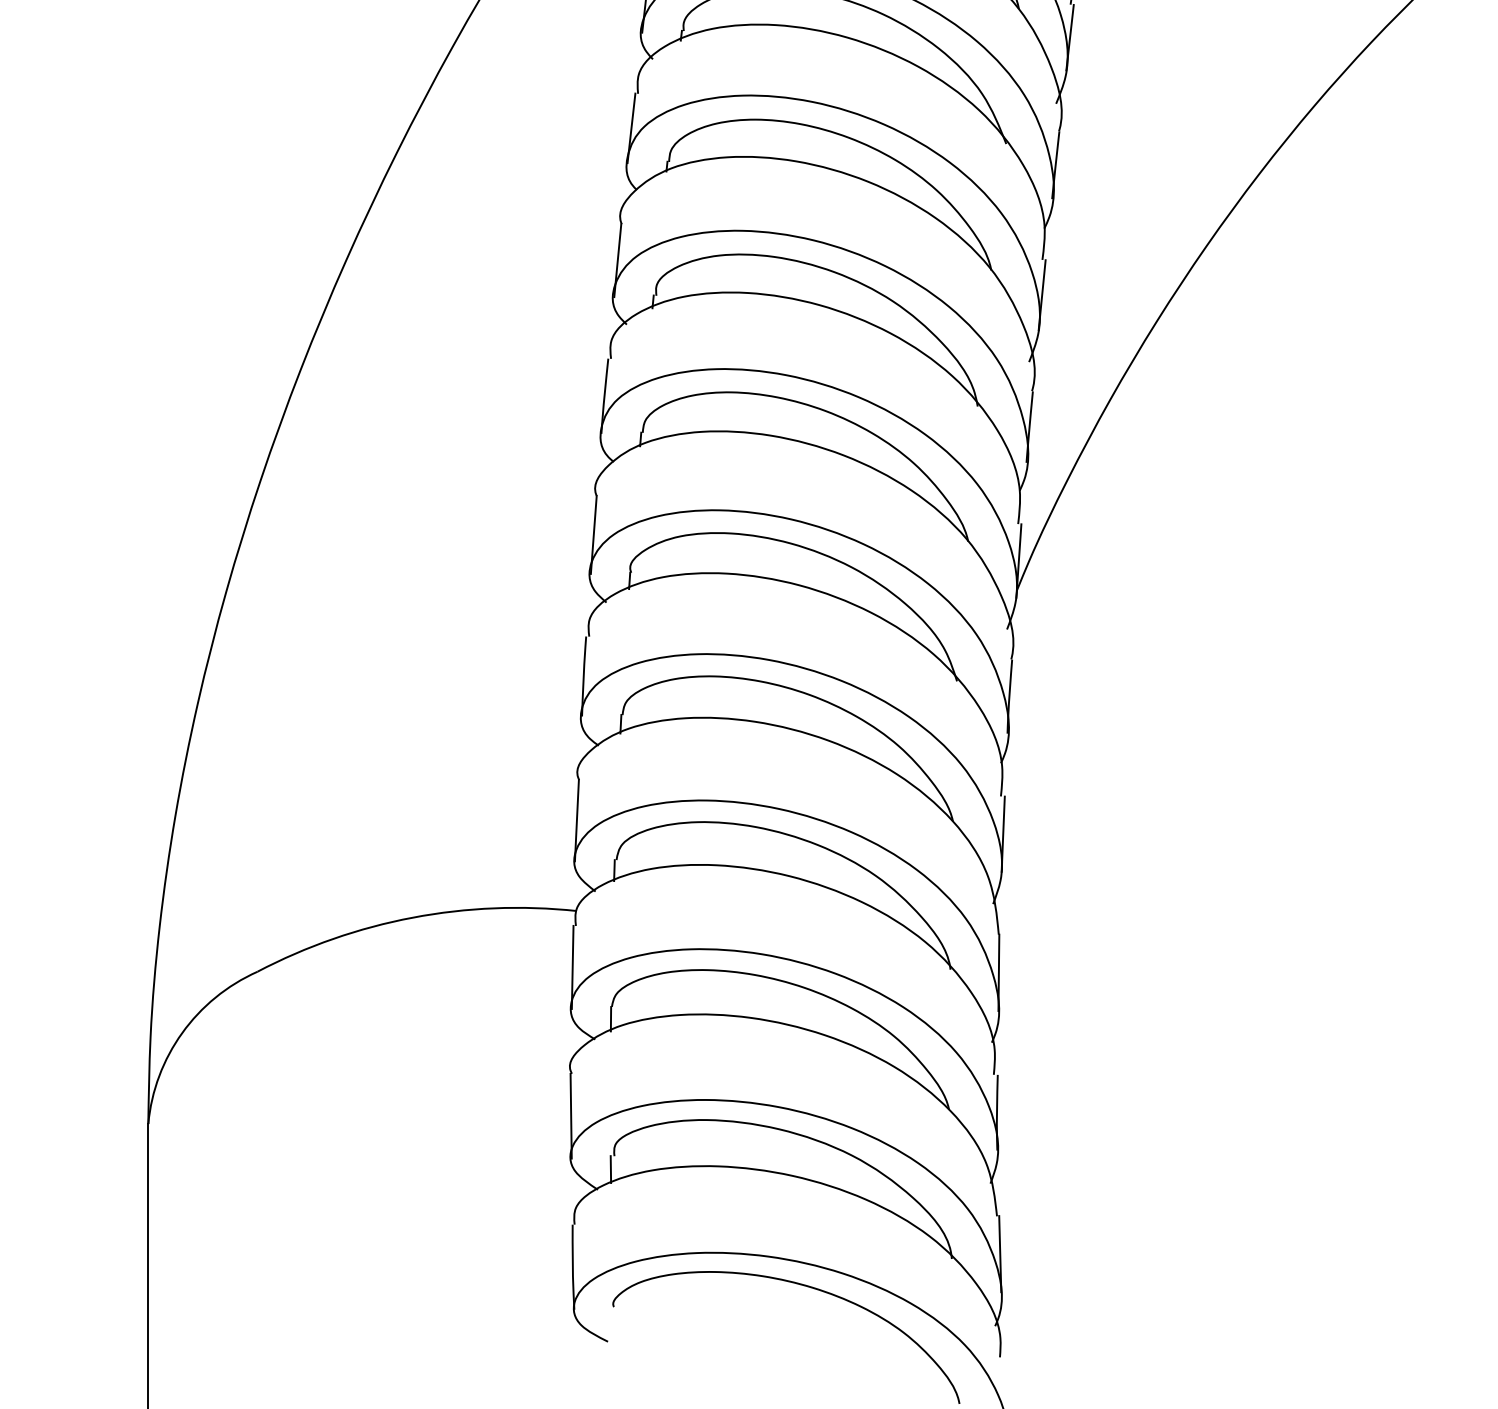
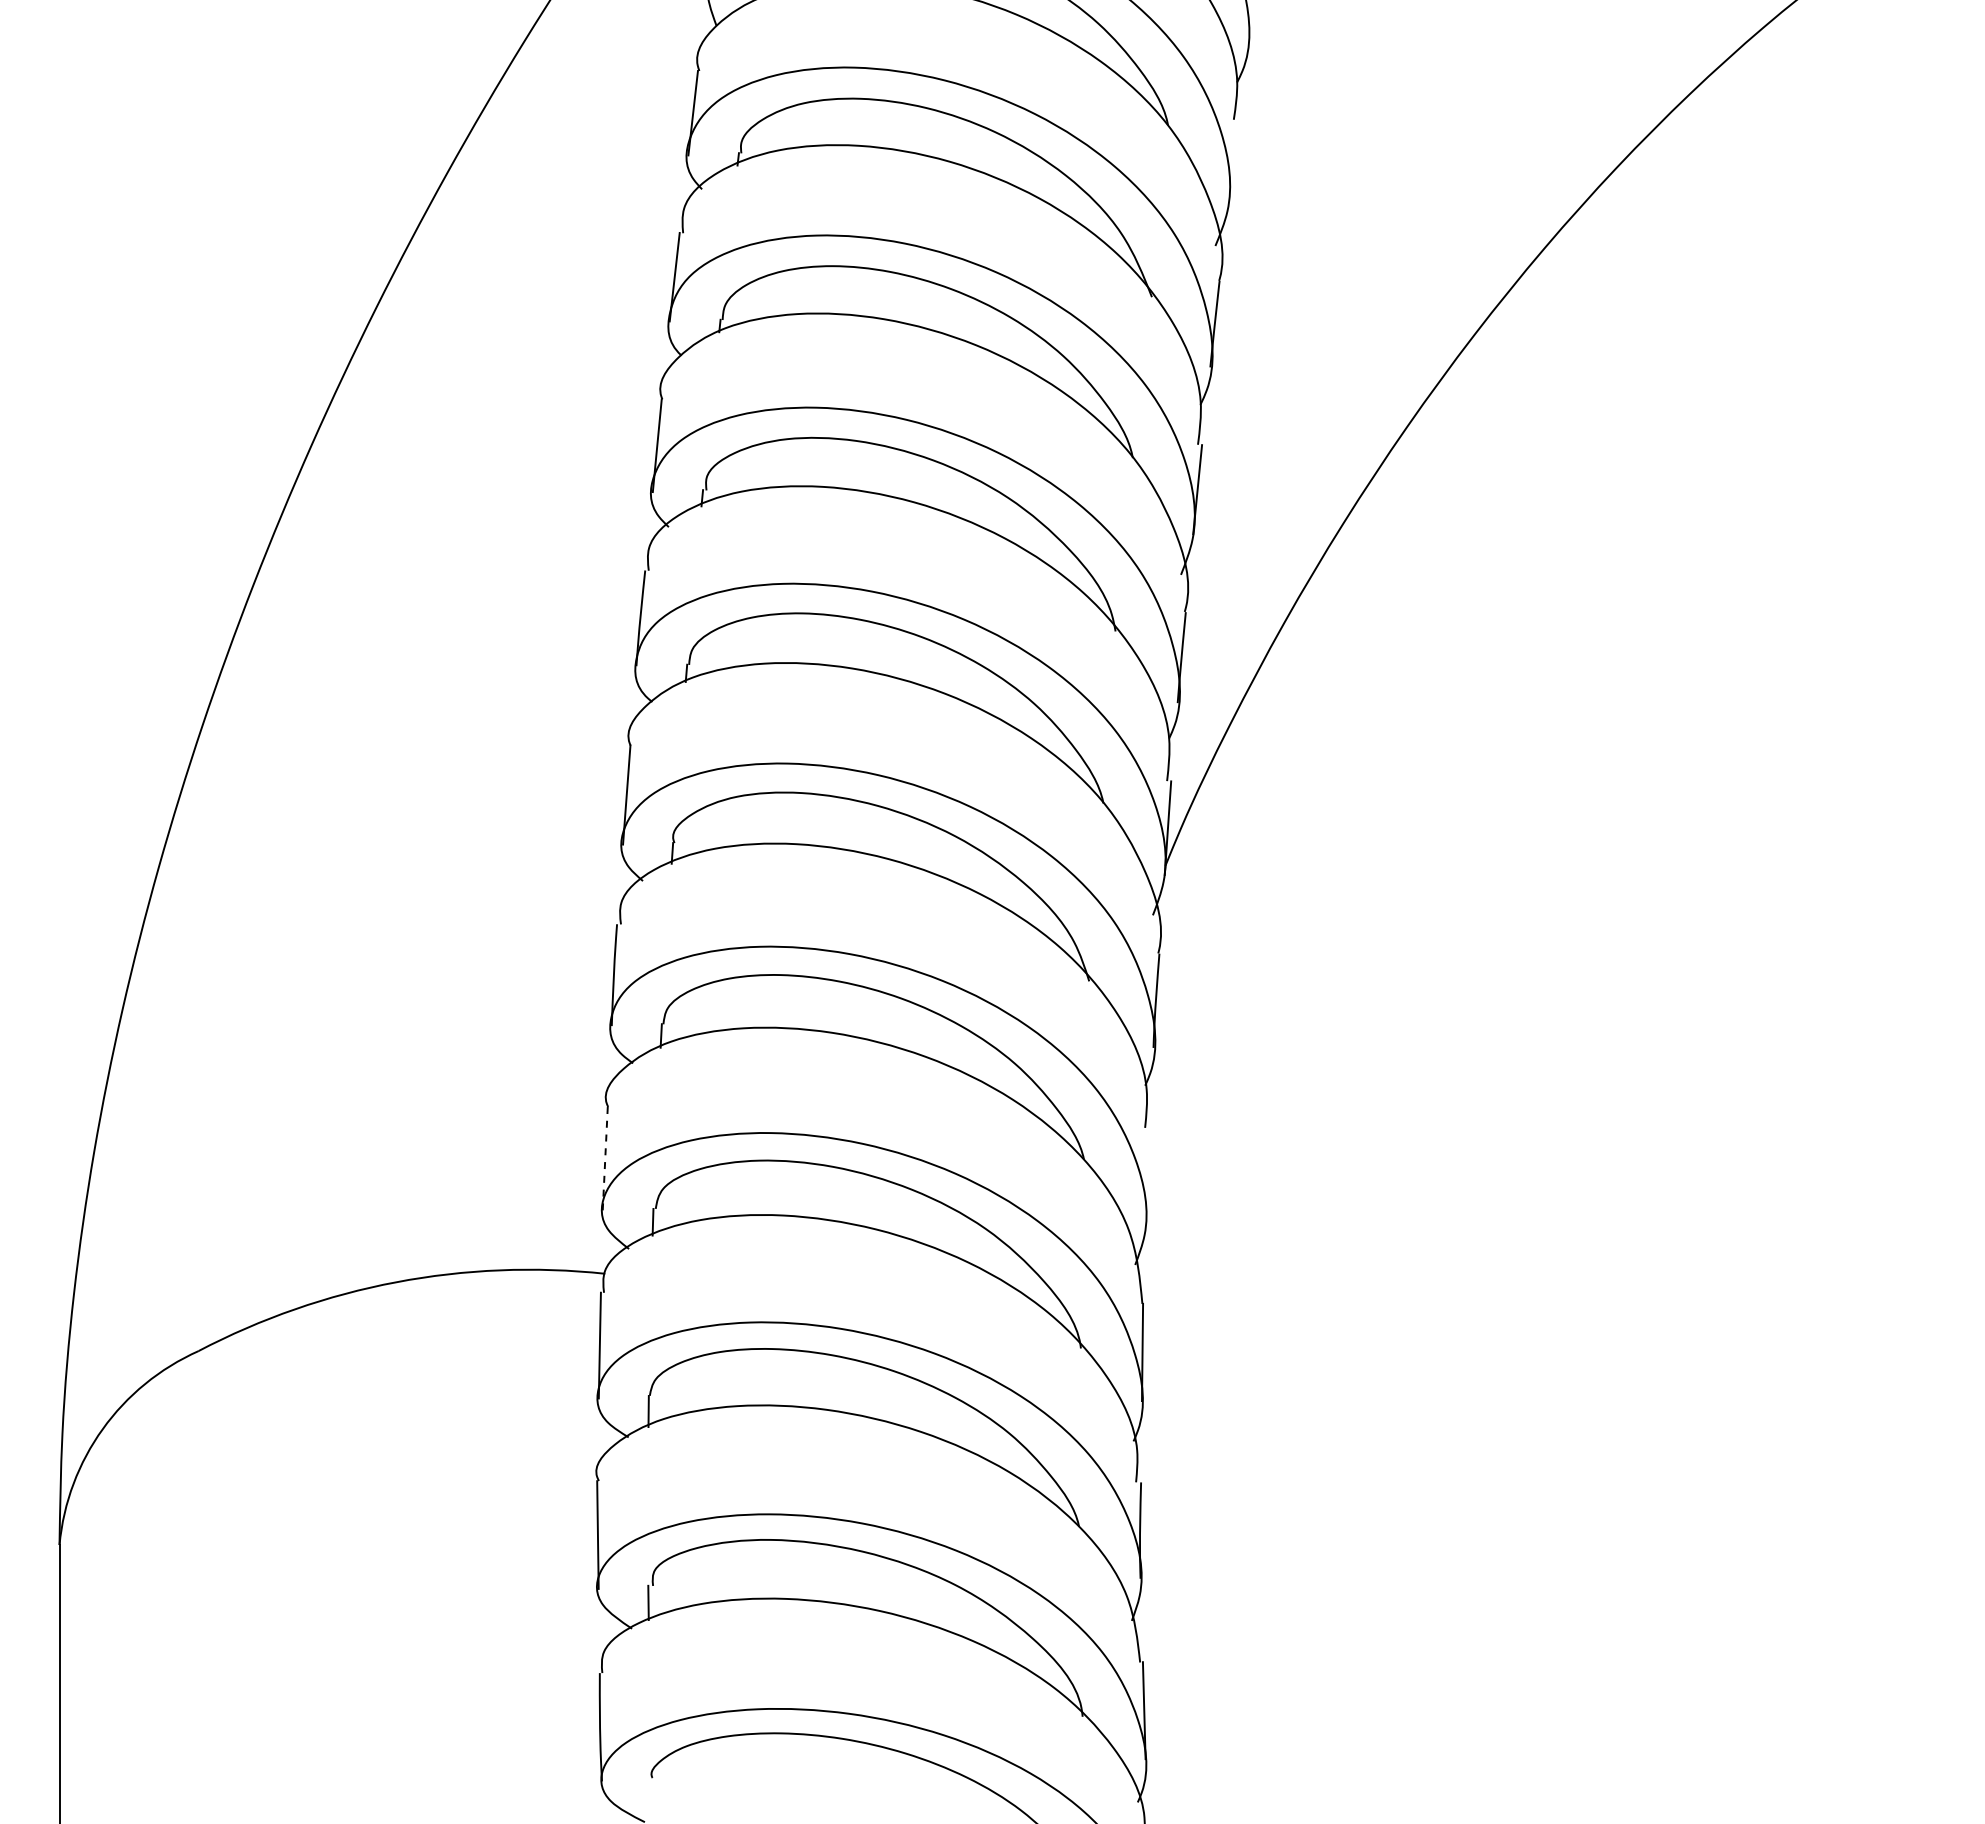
line: (1069, 37) -> (1232, 161), removed
line: (577, 820) -> (605, 1158), solid -> dashed
line: (1003, 833) -> (1148, 1175), removed

